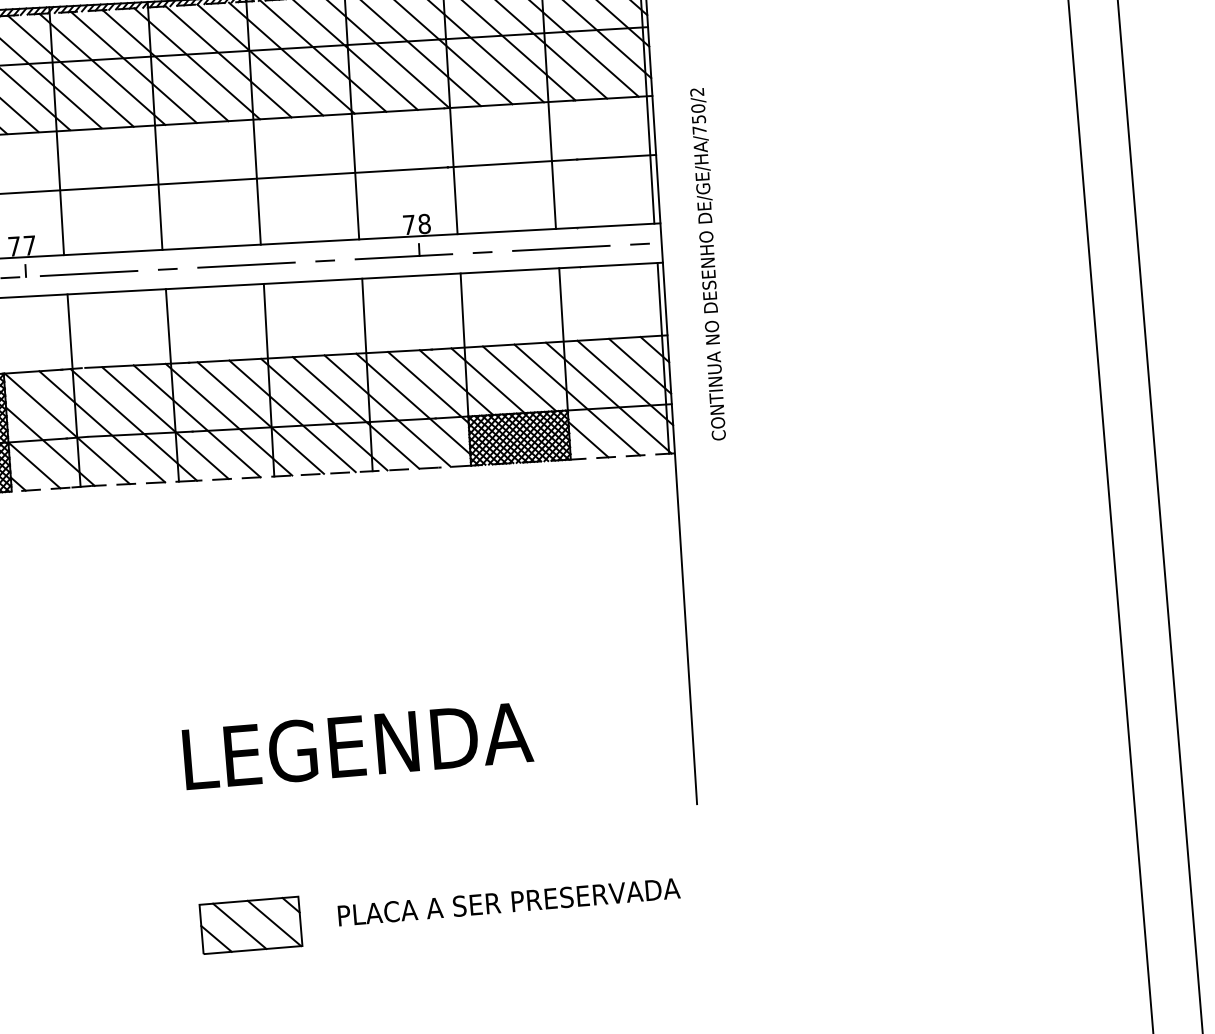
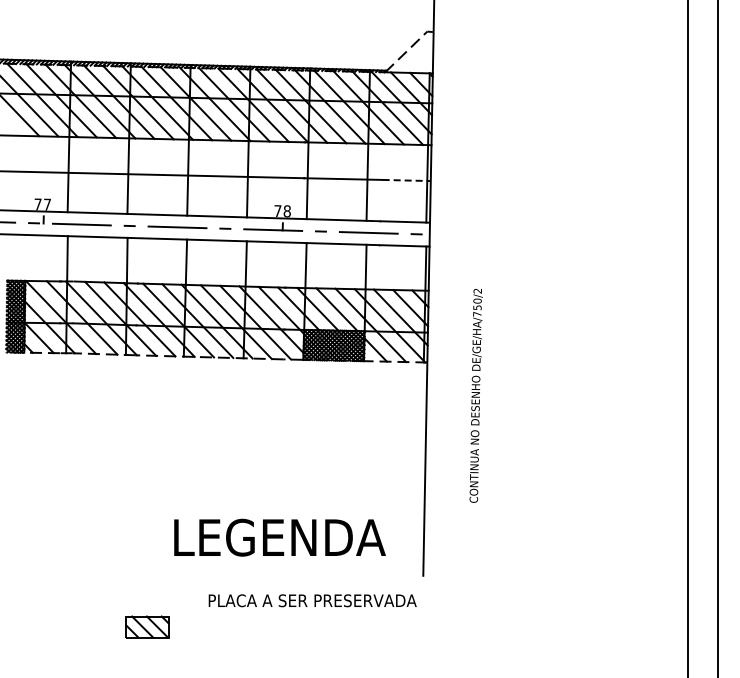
line: (617, 157) -> (407, 180), solid -> dashed
text: (707, 263) -> (475, 395), moved
text: (357, 745) -> (279, 537), moved
text: (508, 901) -> (312, 600), moved
part: (251, 924) -> (147, 626), size x0.7

